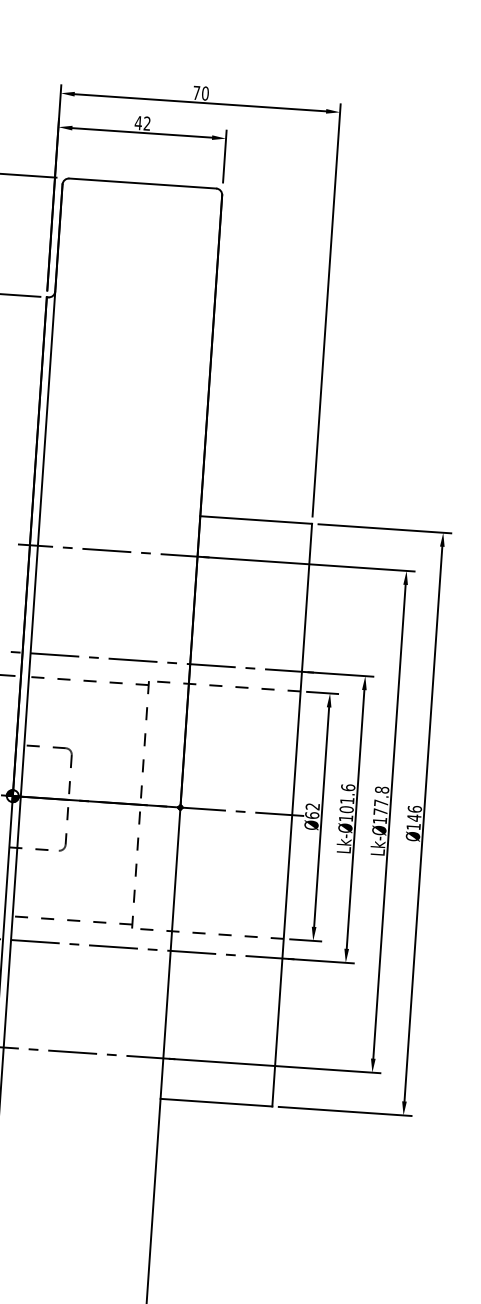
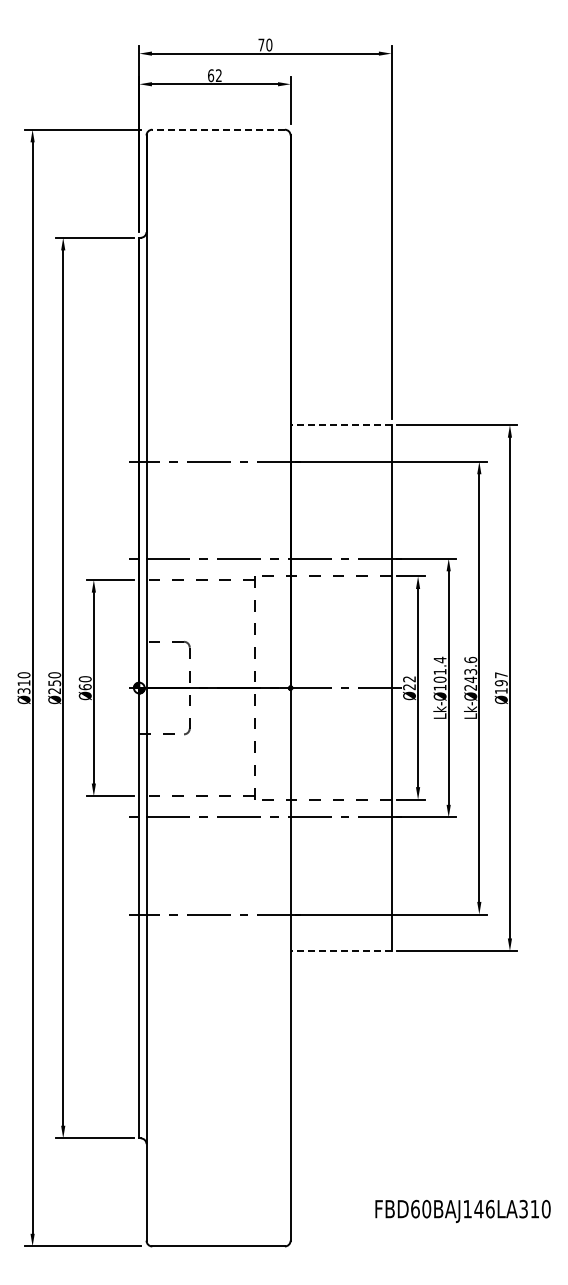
text: (137, 122) -> (210, 75), 42 -> 62
line: (142, 183) -> (218, 129), solid -> dashed
line: (255, 520) -> (340, 425), solid -> dashed
text: (347, 787) -> (439, 659), Lk-Ø101.6 -> Lk-Ø101.4
text: (380, 804) -> (470, 673), Lk-Ø177.8 -> Lk-Ø243.6
text: (413, 813) -> (500, 679), Ø146 -> Ø197
text: (312, 815) -> (409, 687), Ø62 -> Ø22
line: (215, 1103) -> (340, 951), solid -> dashed

